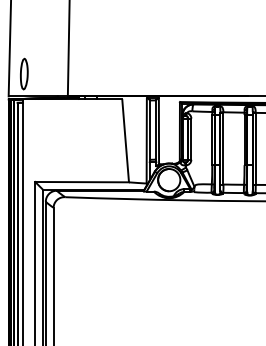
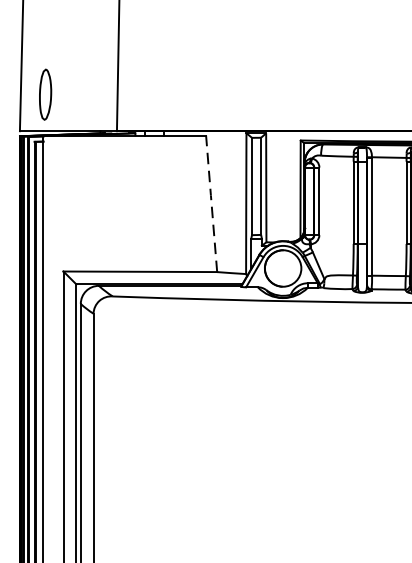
line: (125, 139) -> (211, 201), solid -> dashed

